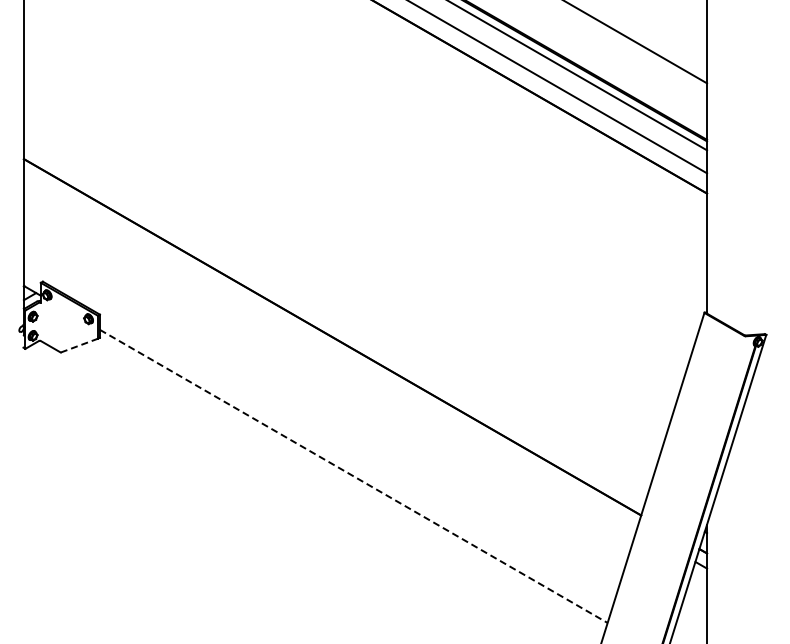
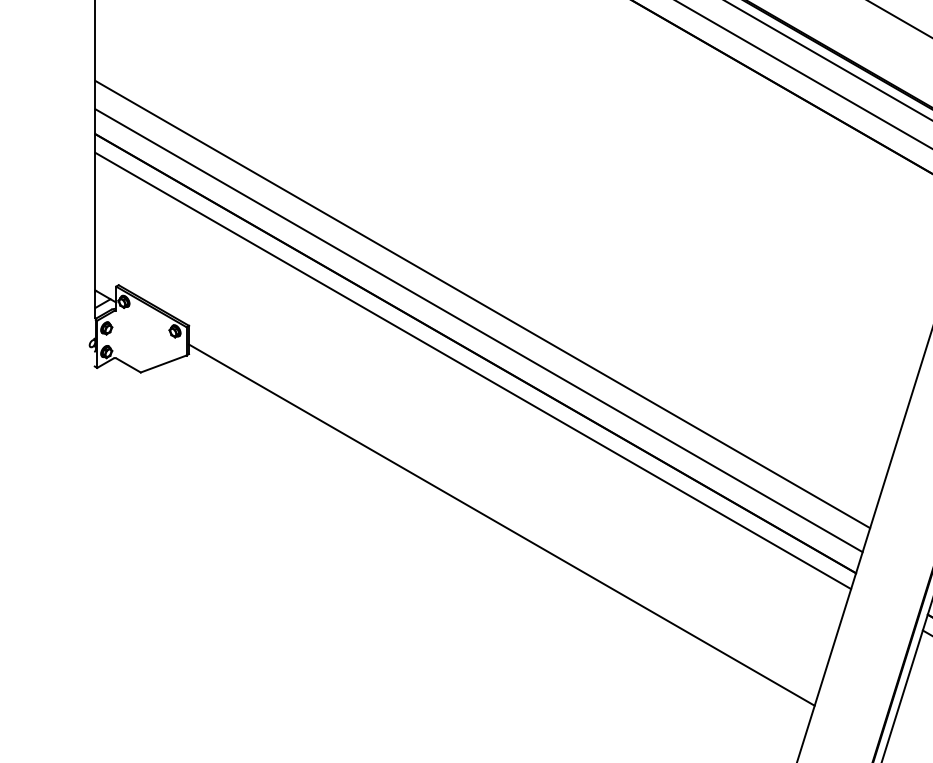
line: (337, 296) -> (481, 303), added
line: (334, 318) -> (478, 330), added
line: (79, 345) -> (163, 363), dashed -> solid
line: (330, 351) -> (473, 371), added
line: (354, 476) -> (502, 525), dashed -> solid

